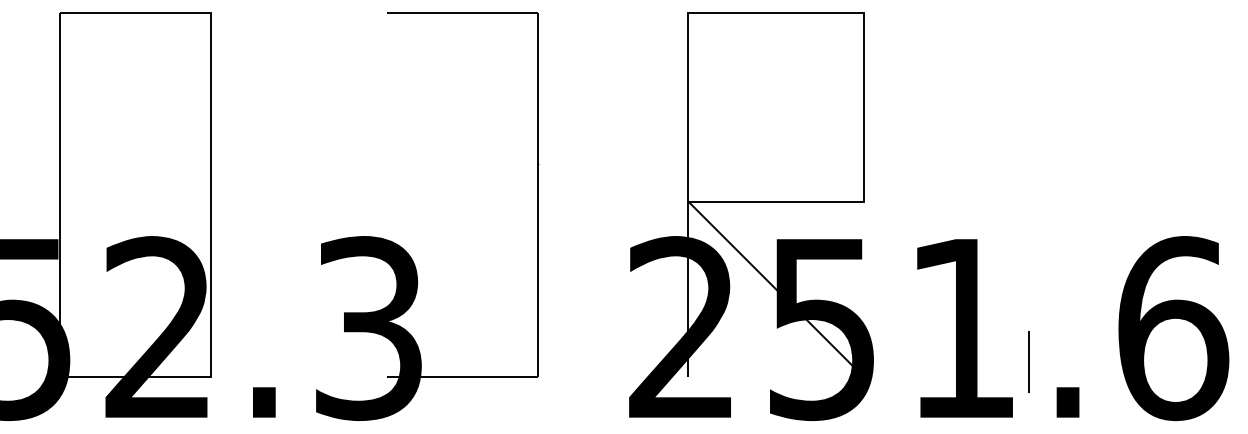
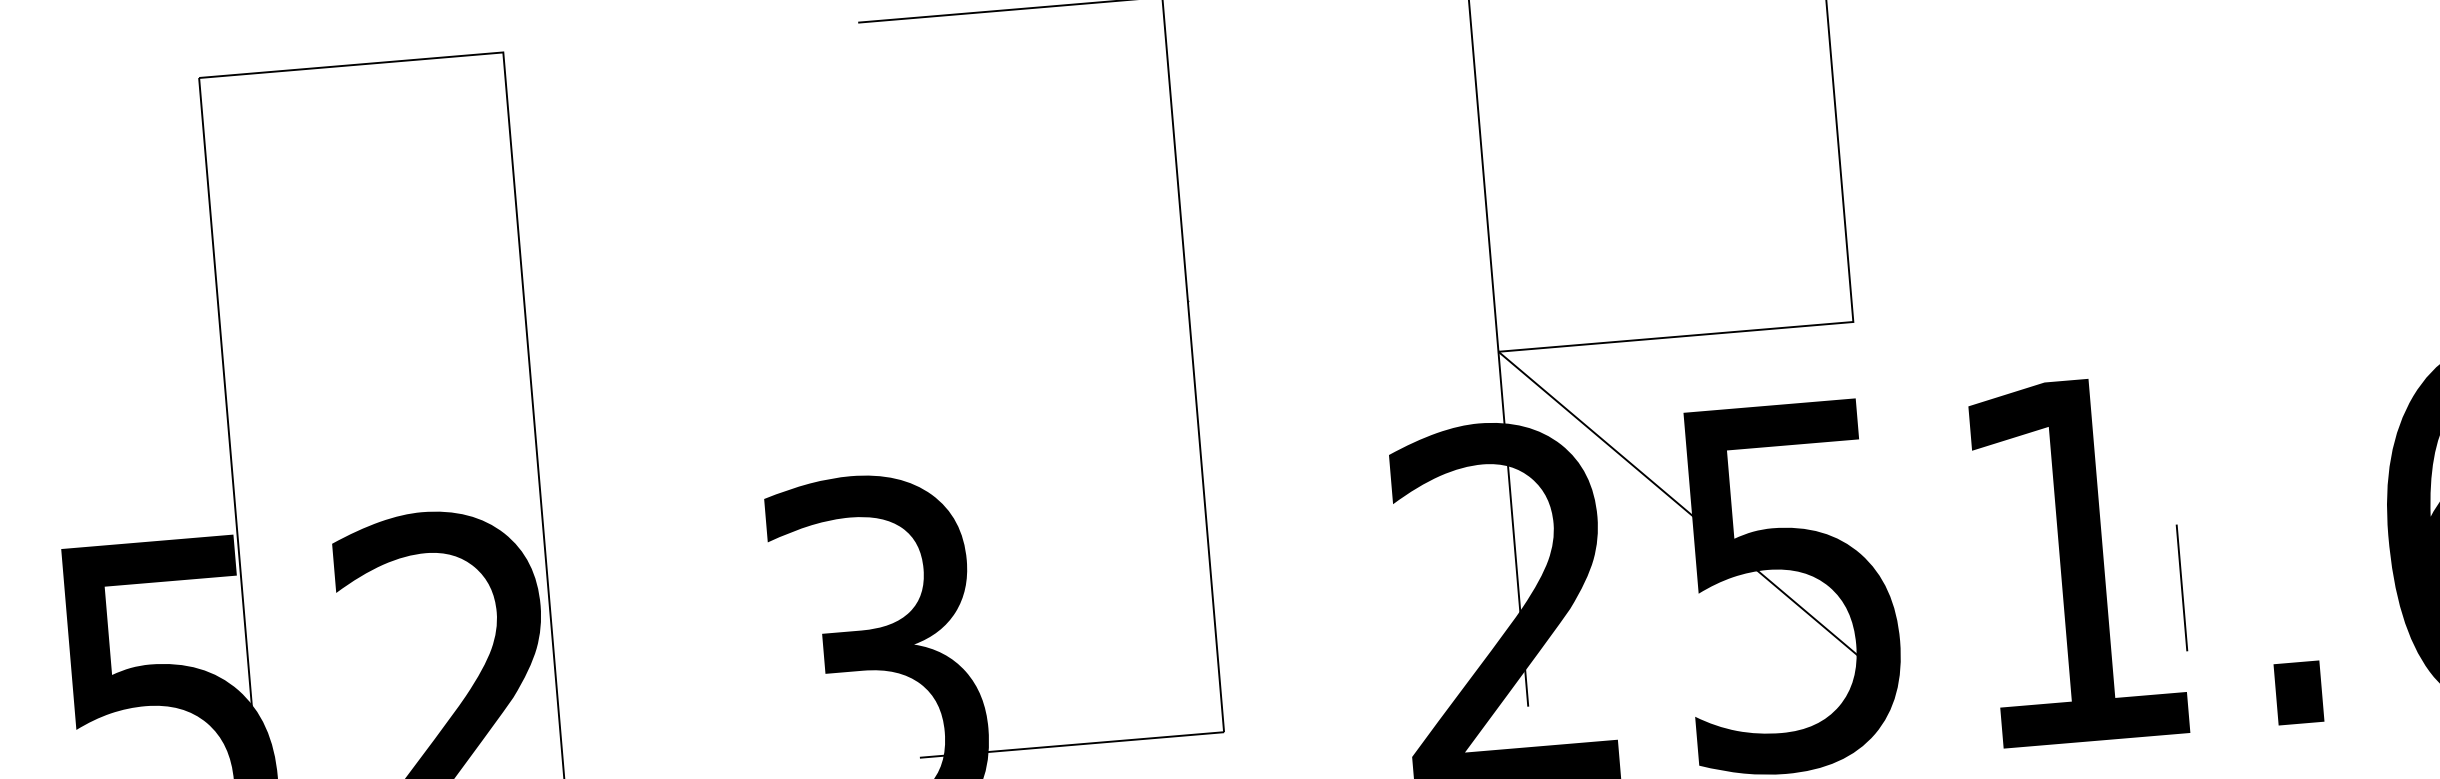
line: (1028, 361) -> (2181, 587), moved

